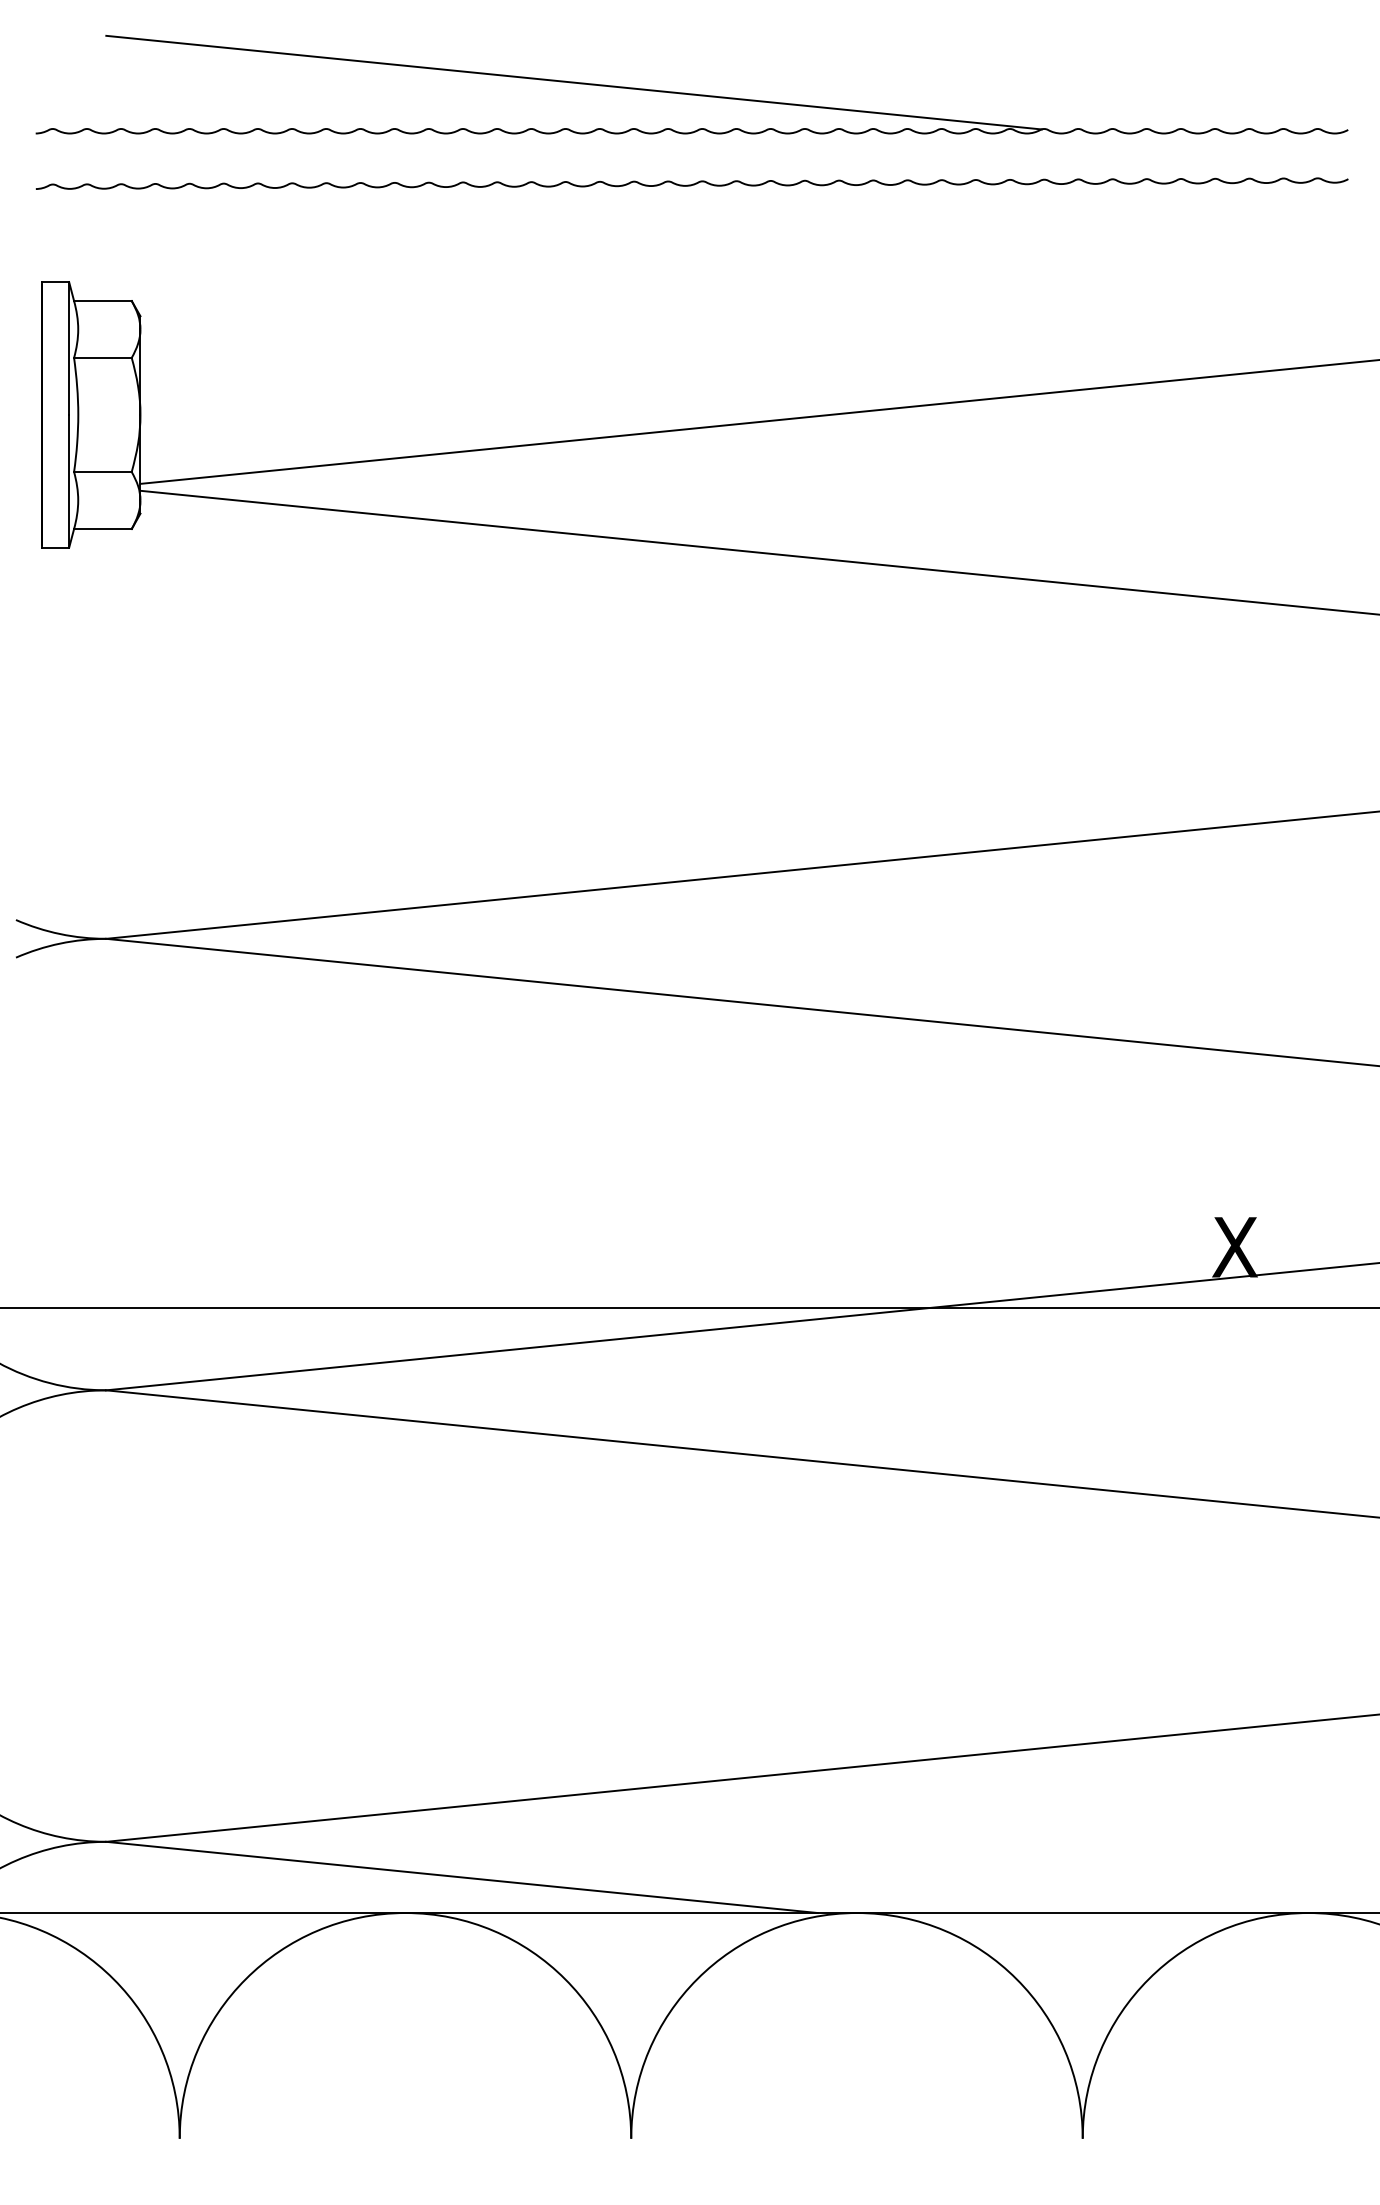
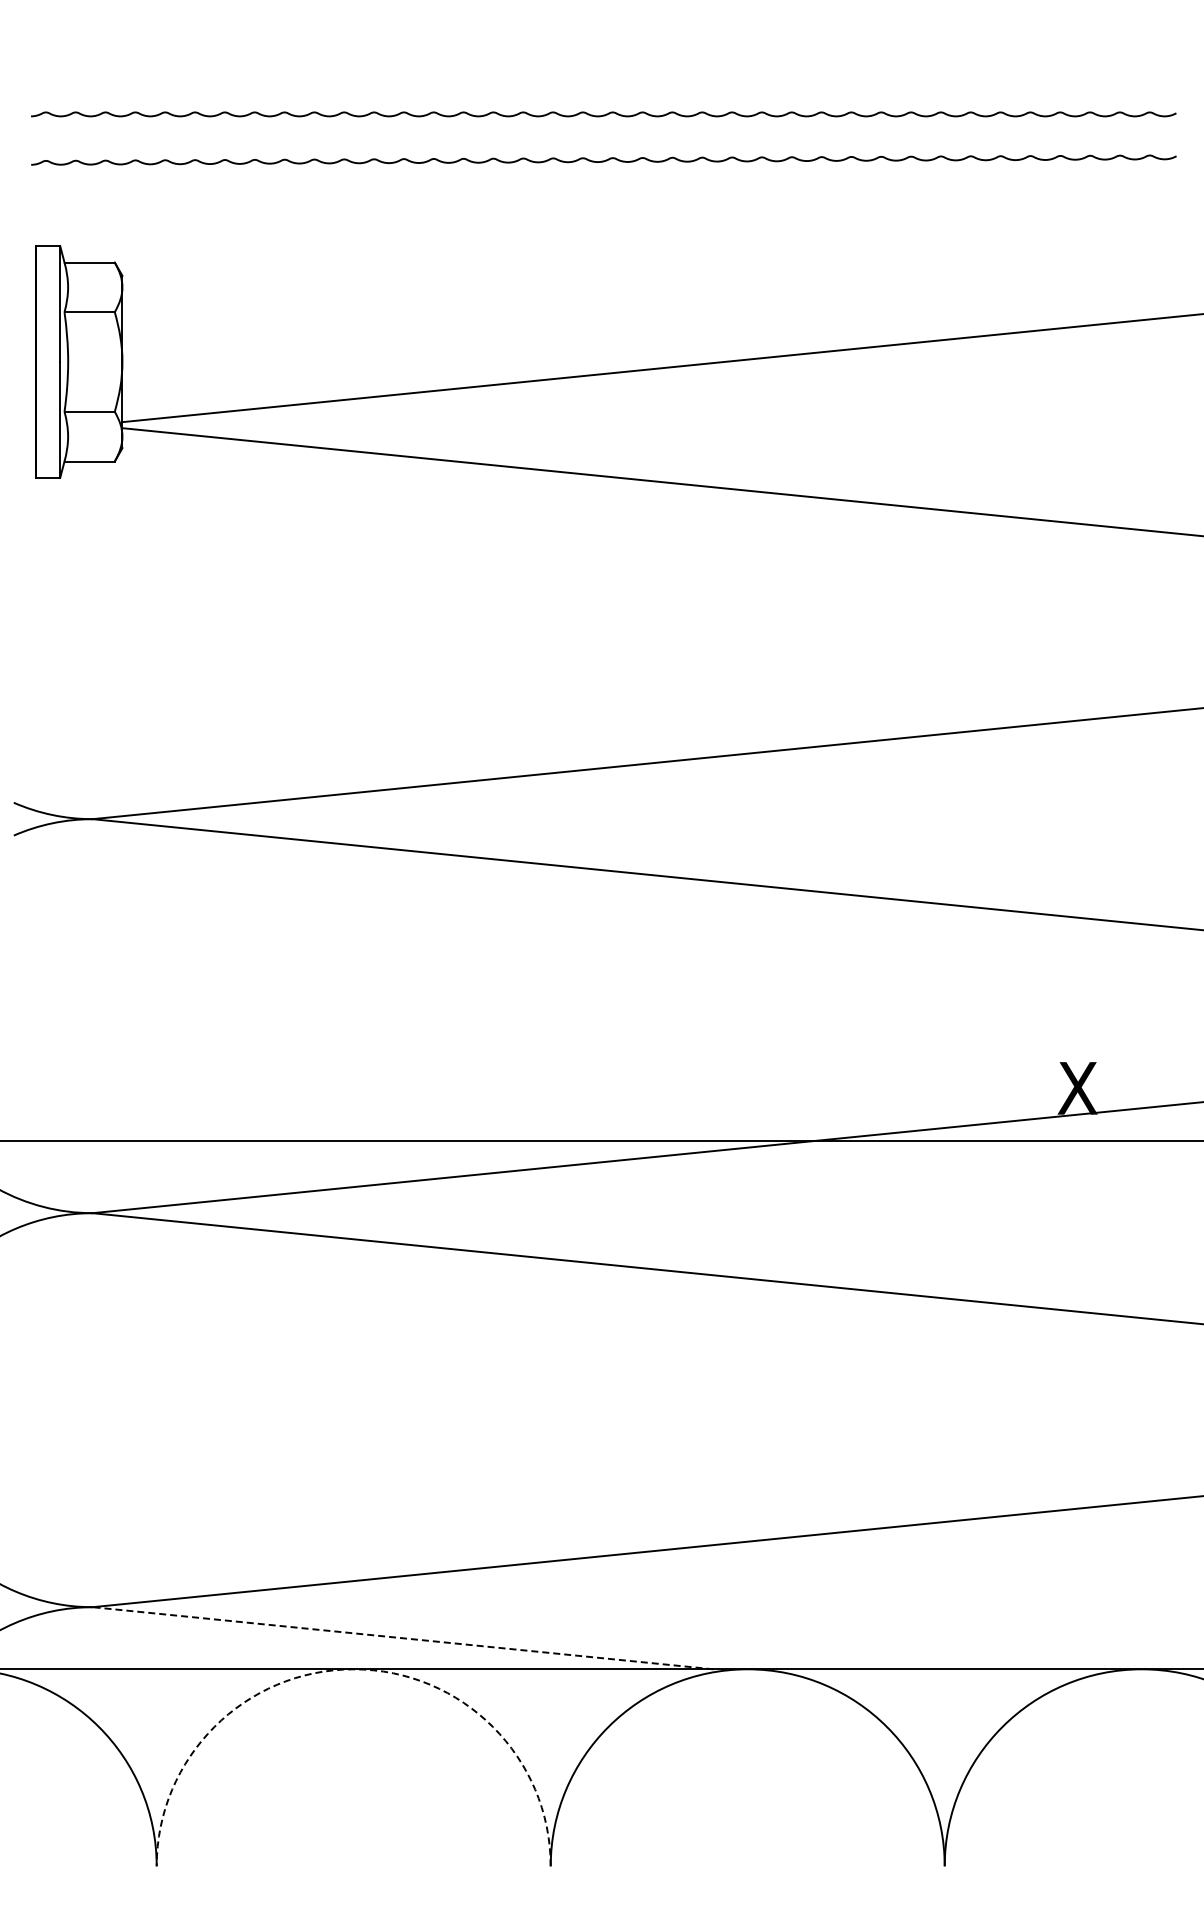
line: (573, 82) -> (500, 71), removed
line: (462, 1877) -> (403, 1638), solid -> dashed
arc: (405, 1913) -> (353, 1669), solid -> dashed

